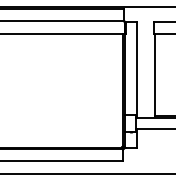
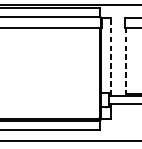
line: (136, 69) -> (110, 56), solid -> dashed
line: (155, 75) -> (125, 61), solid -> dashed

